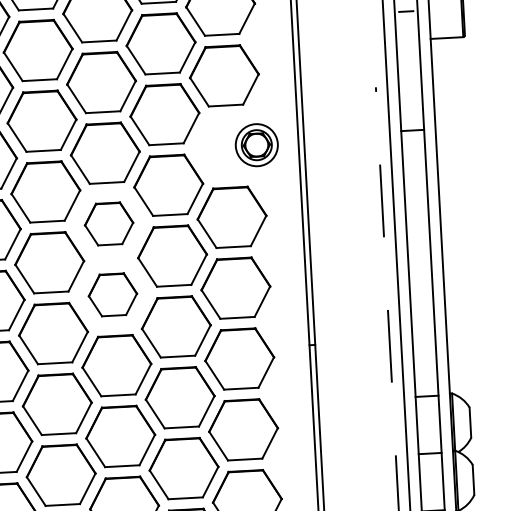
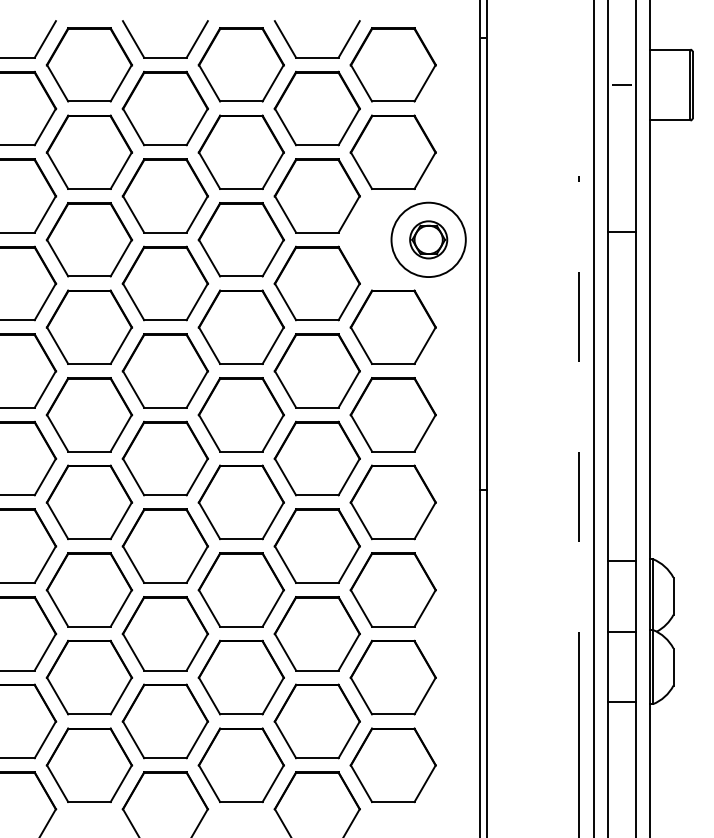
circle: (256, 144) -> (428, 239), size x1.43
part: (108, 223) -> (240, 326), size x1.43
part: (112, 294) -> (240, 414), size x1.43

